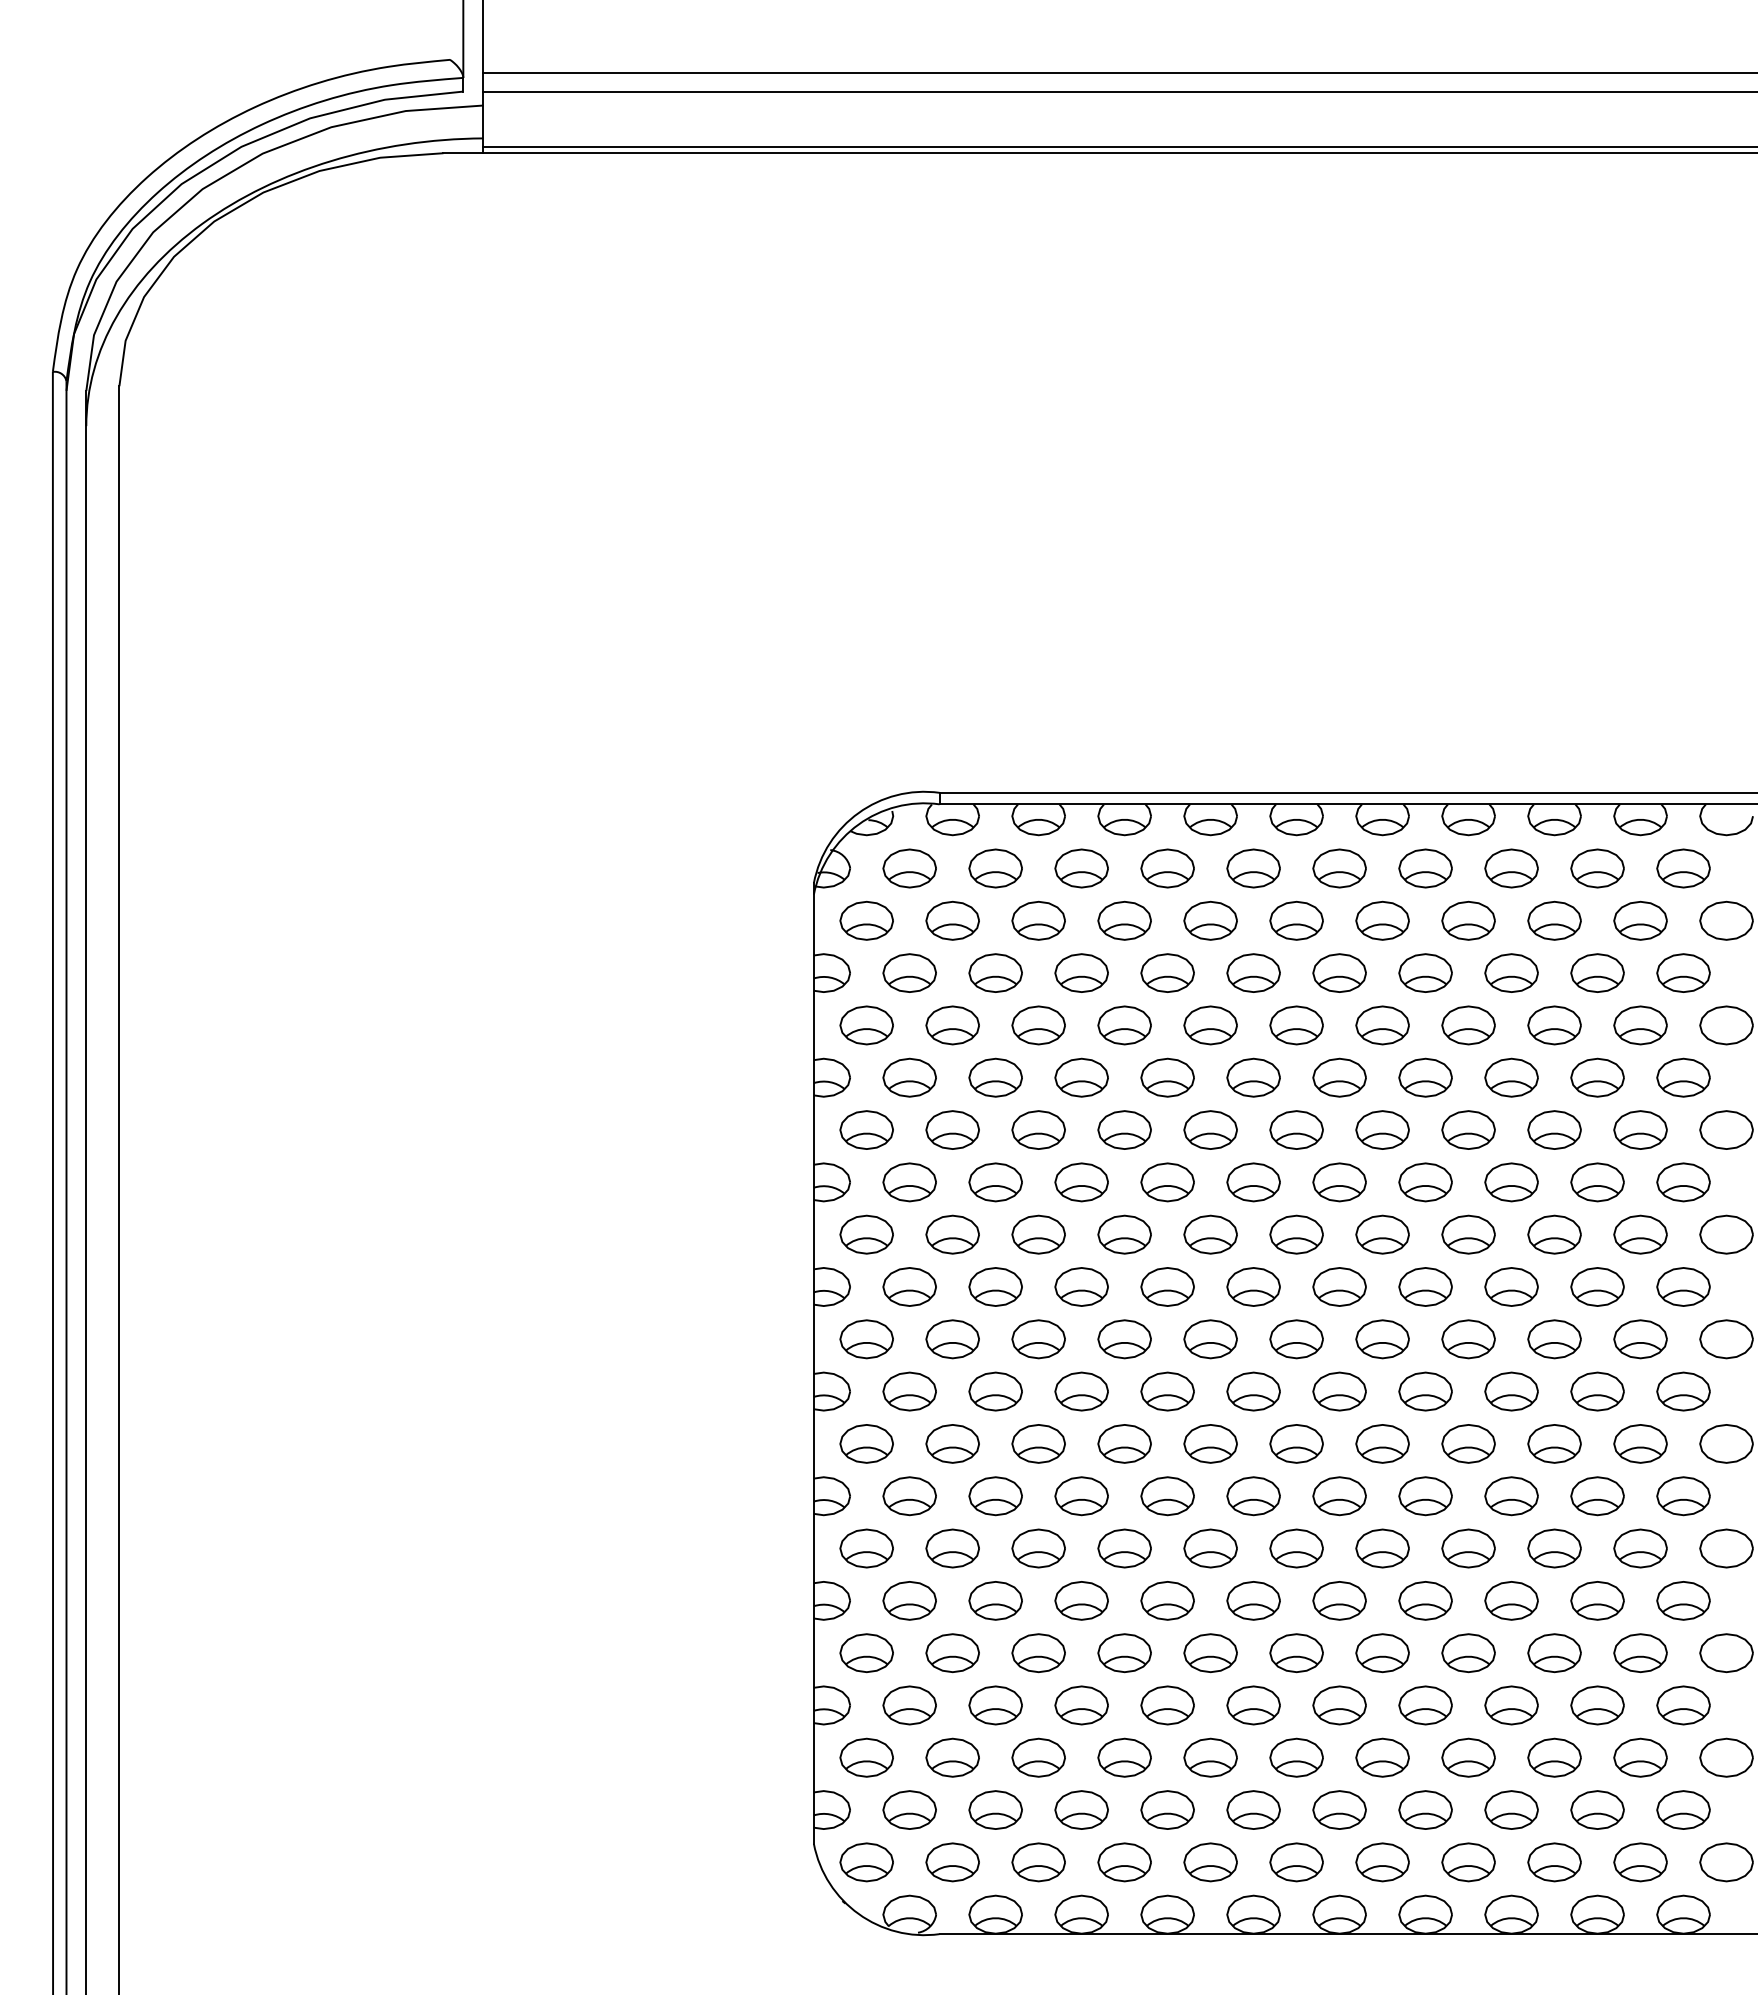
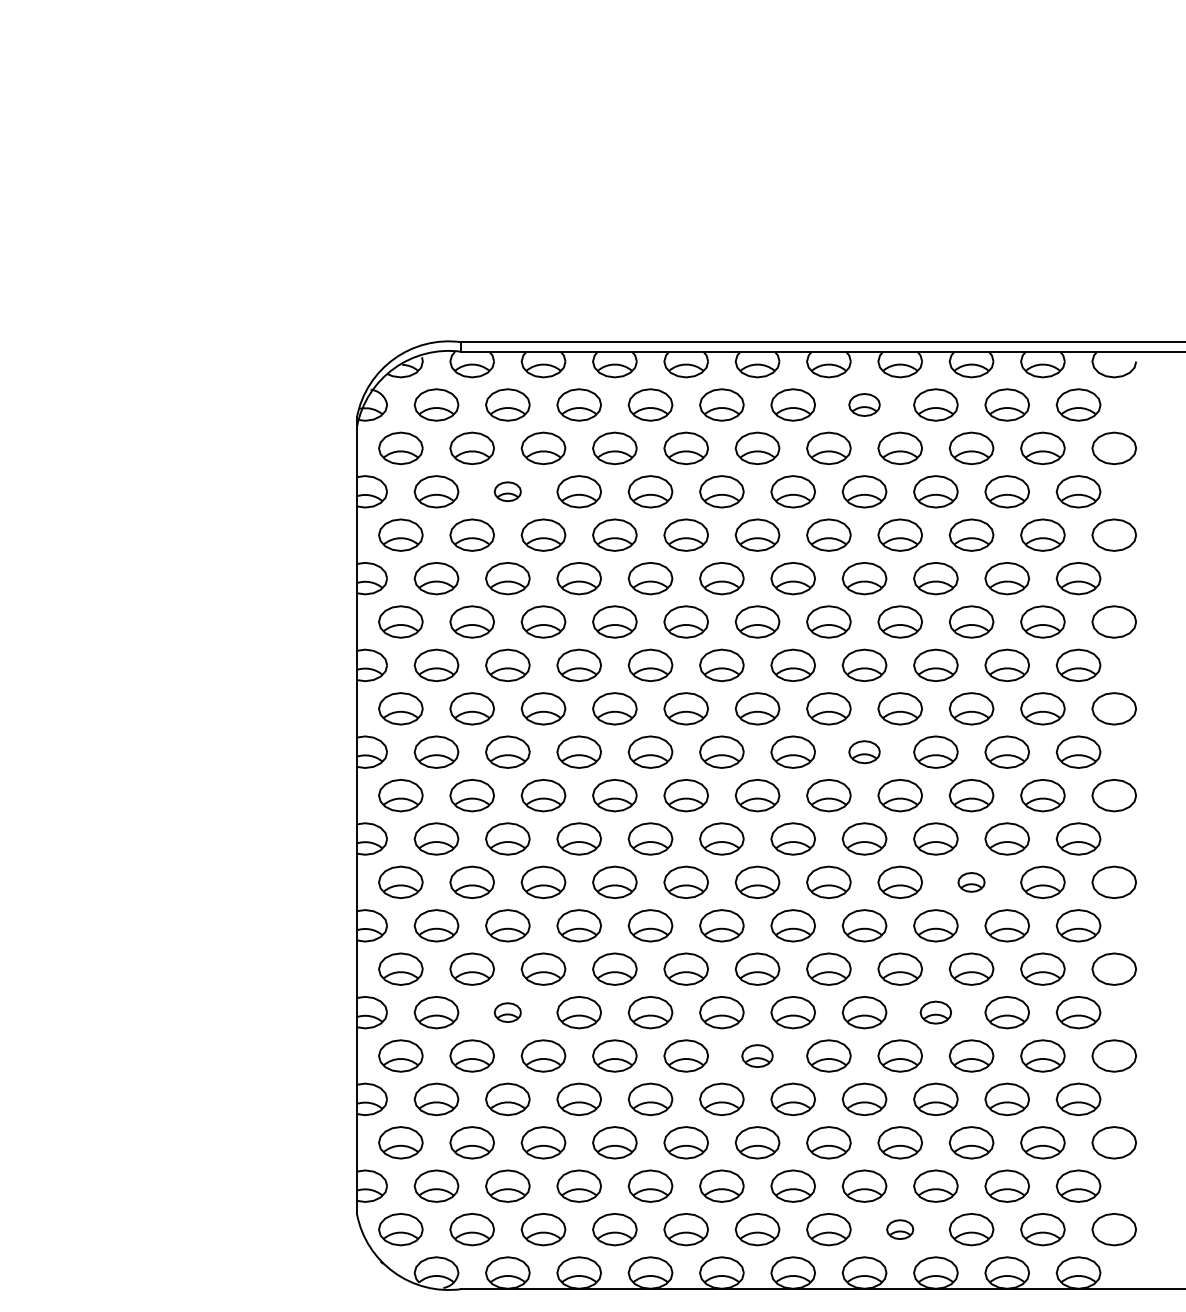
part: (1425, 868) -> (864, 404), size x0.7
part: (995, 972) -> (507, 491), size x0.6
part: (1425, 1286) -> (864, 751), size x0.7
part: (1554, 1443) -> (971, 882), size x0.6
part: (995, 1600) -> (507, 1012), size x0.6
part: (1511, 1600) -> (935, 1012), size x0.7
part: (1296, 1653) -> (757, 1056), size x0.7
part: (1468, 1862) -> (900, 1229), size x0.6

